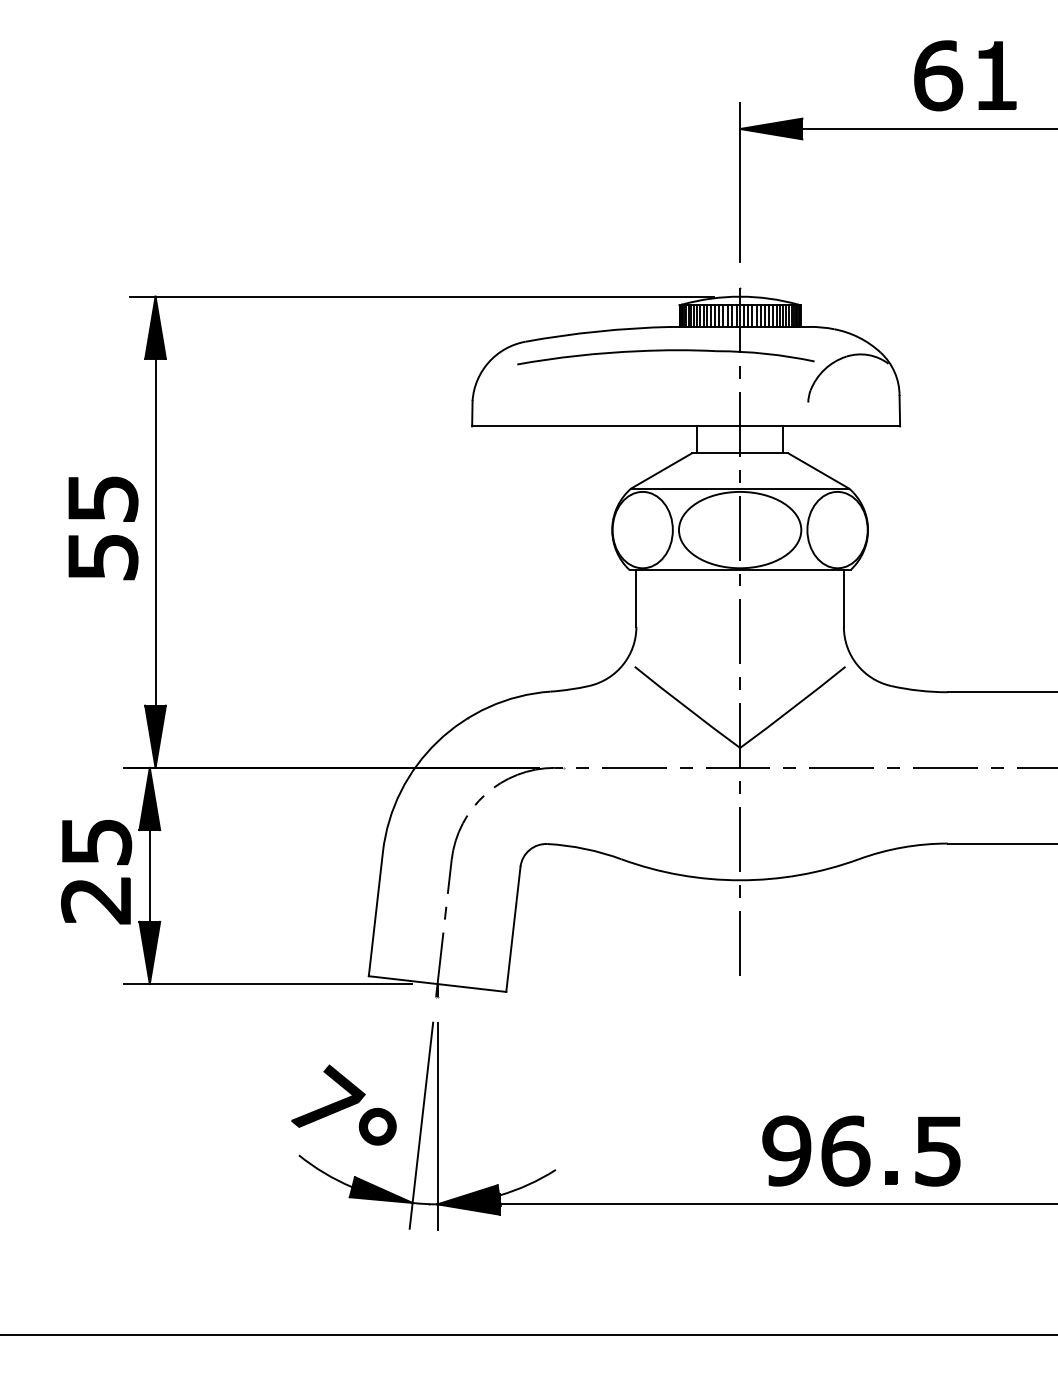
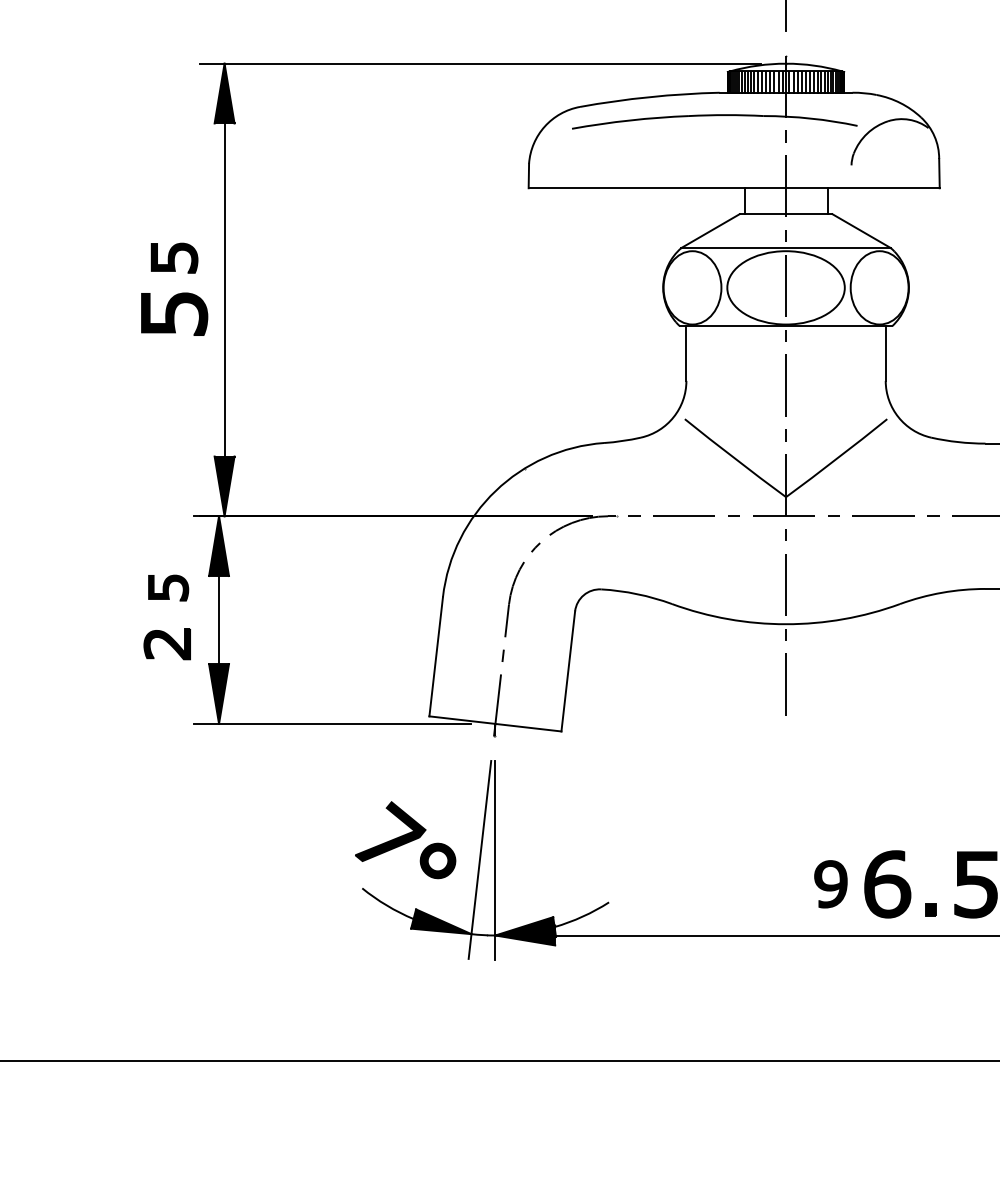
part: (103, 498) -> (174, 257), size x0.7
part: (97, 842) -> (168, 587), size x0.6
part: (95, 900) -> (166, 643), size x0.7
part: (786, 1150) -> (830, 883), size x0.7

